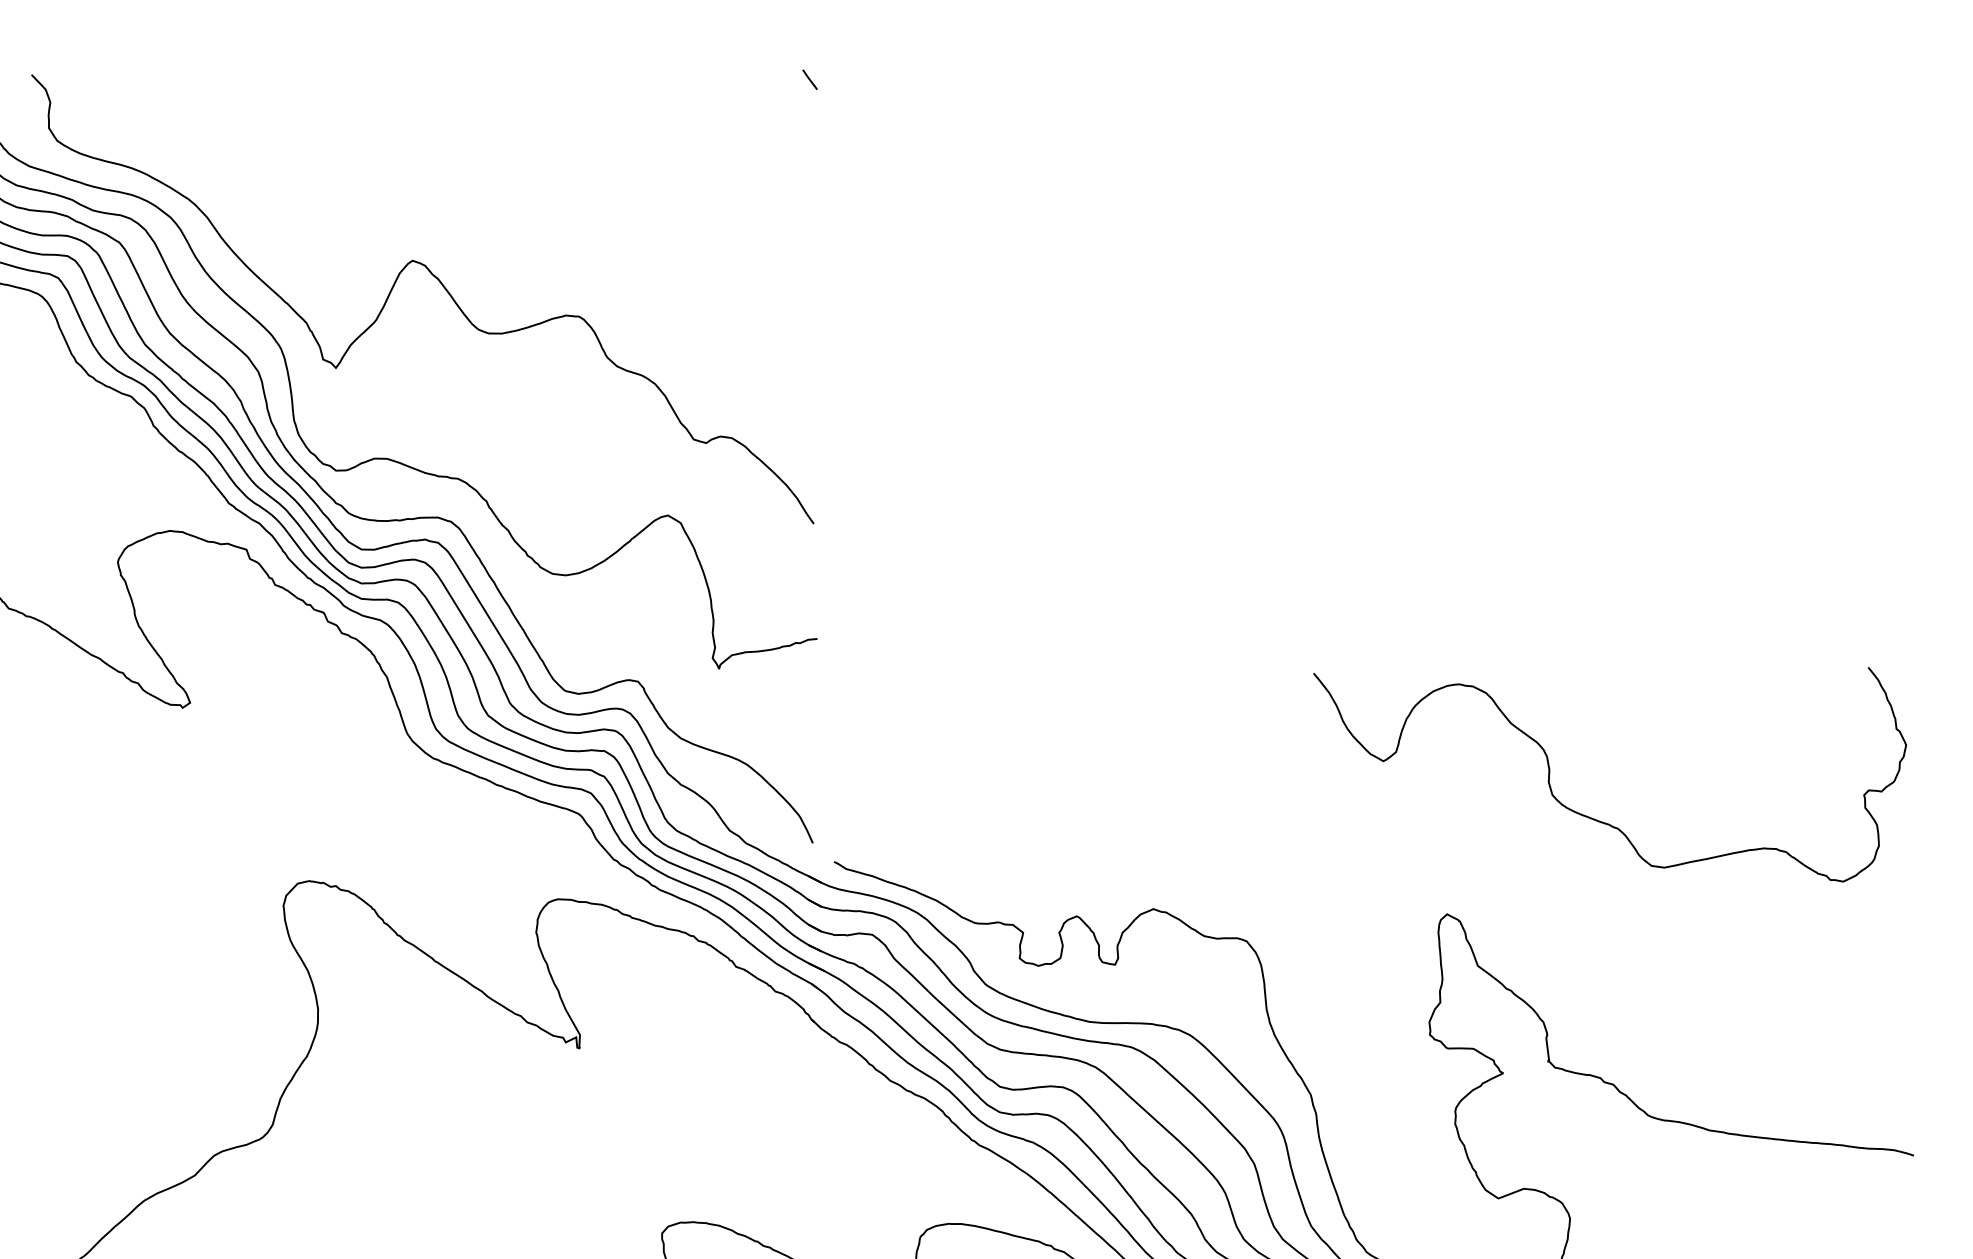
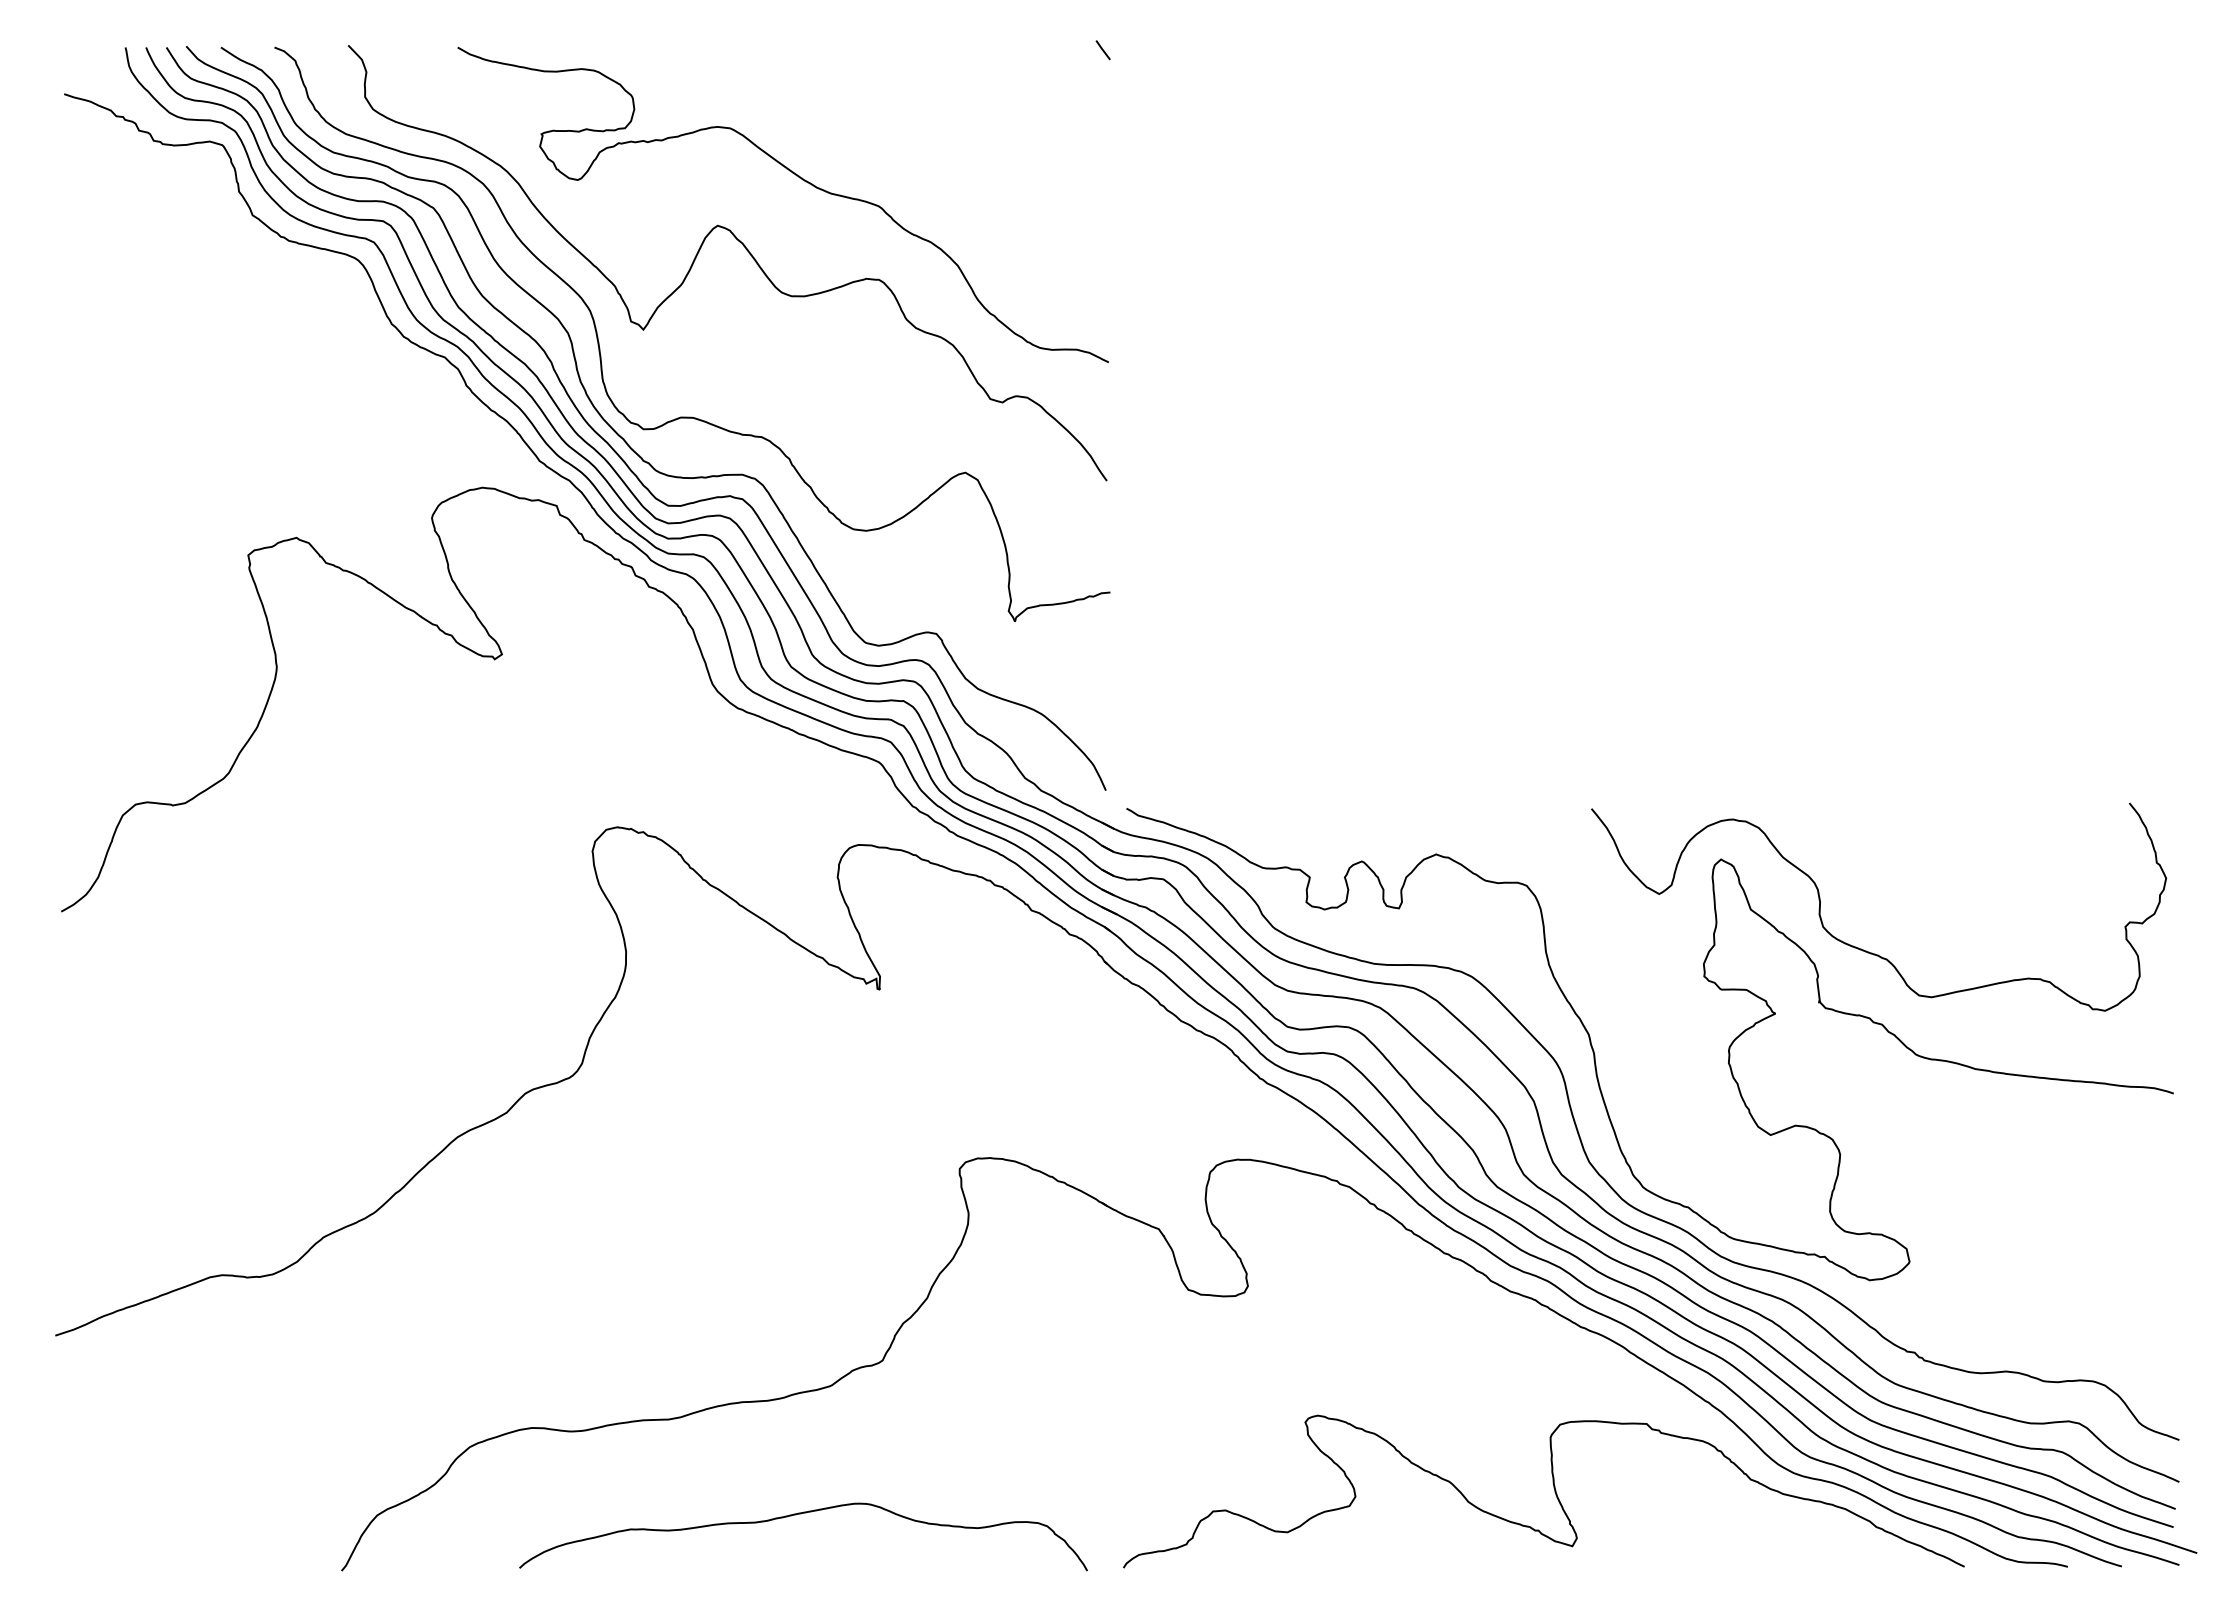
curve: (496, 212) -> (799, 178), added
curve: (1592, 817) -> (1861, 948), moved

